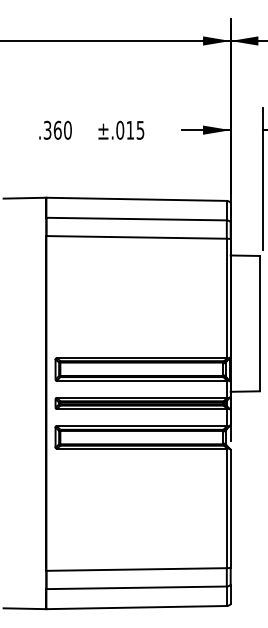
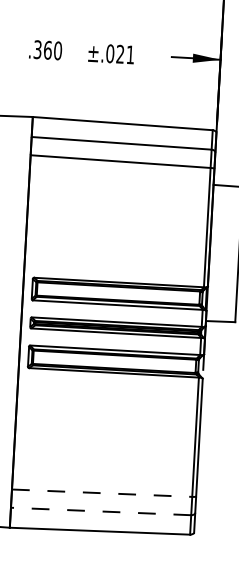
text: (135, 129) -> (125, 53), ±.015 -> ±.021
line: (136, 569) -> (101, 493), solid -> dashed
line: (136, 587) -> (100, 511), solid -> dashed

